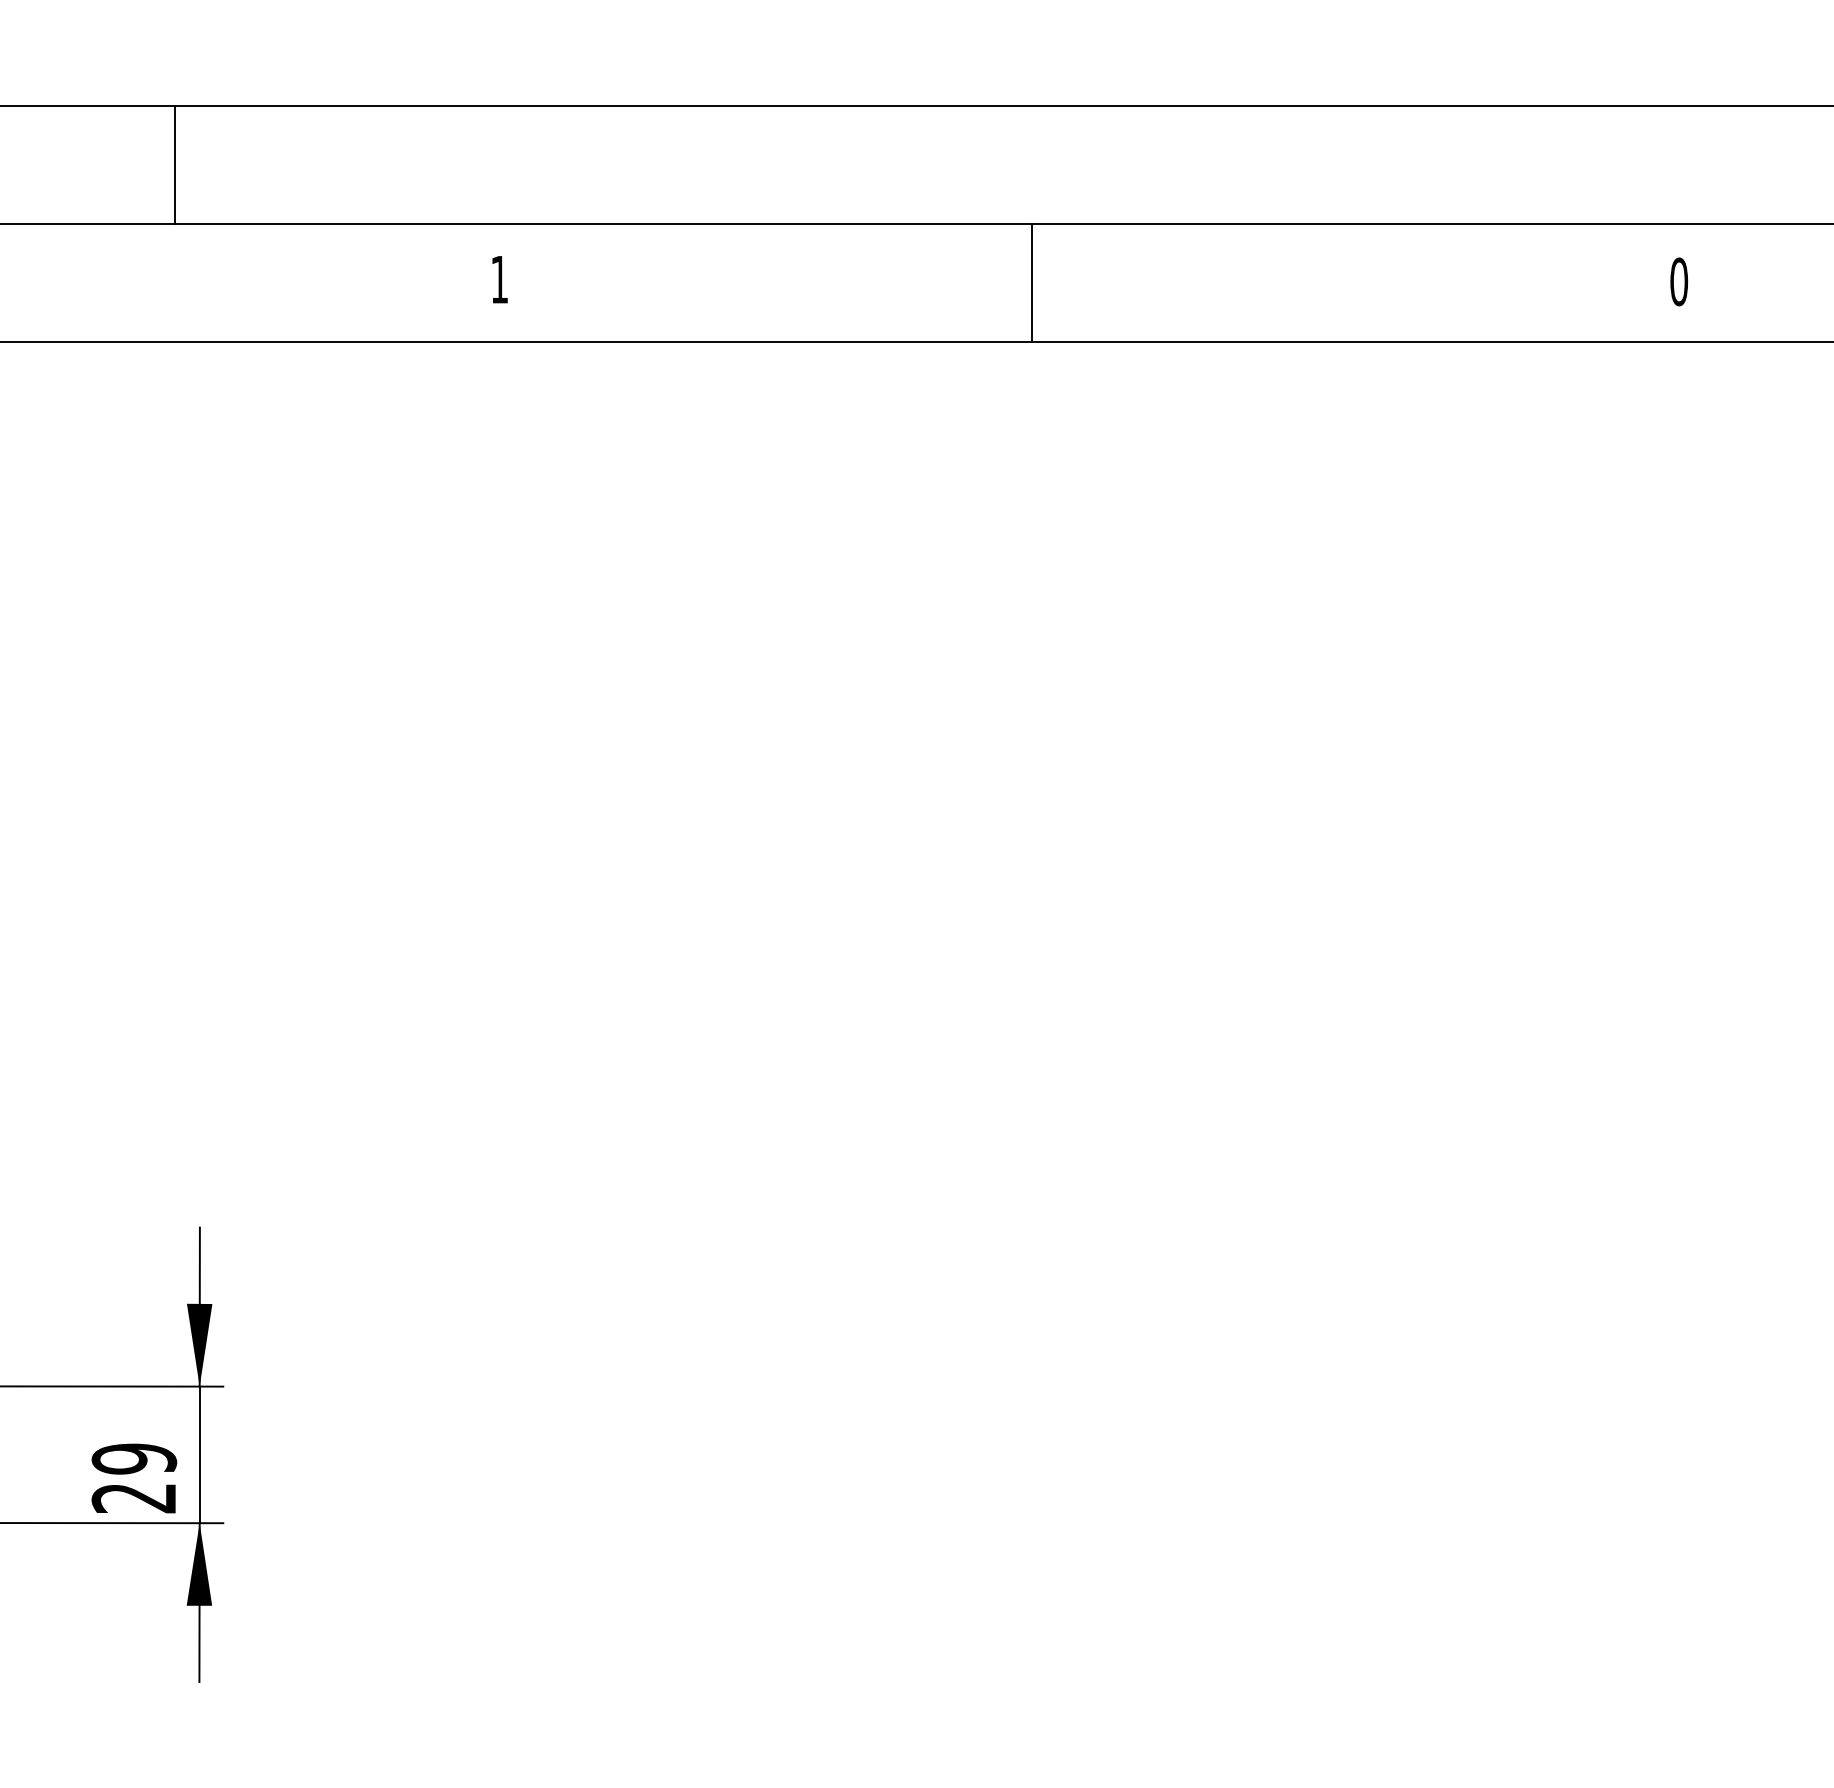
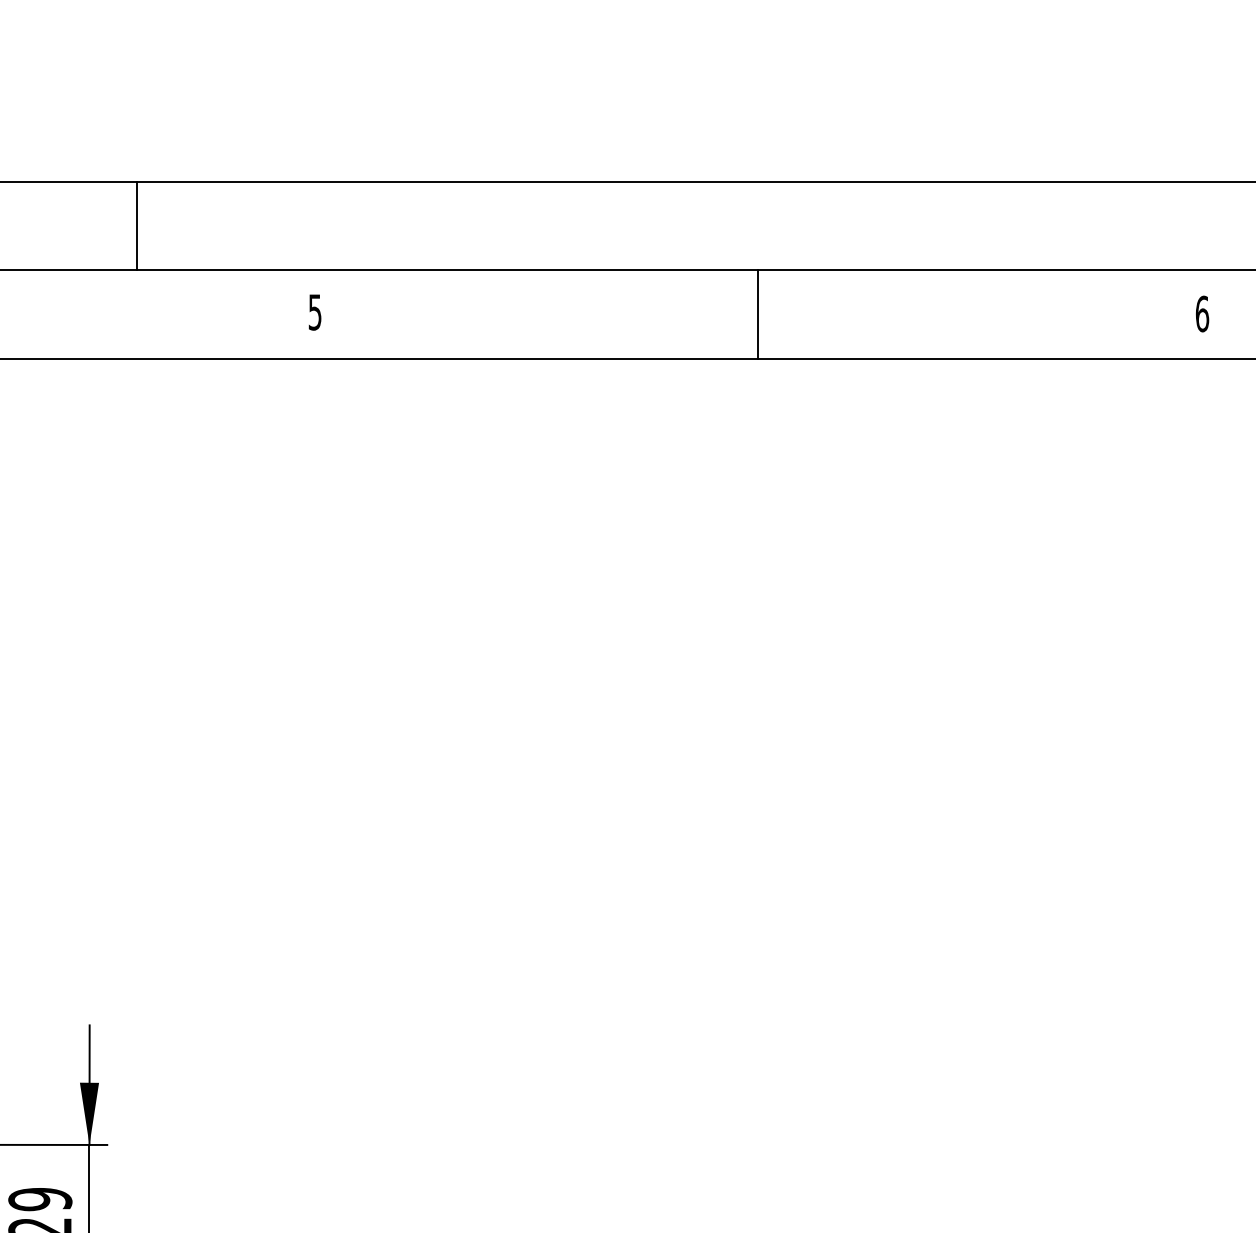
line: (174, 164) -> (136, 225), moved
text: (499, 280) -> (315, 312), 1 -> 5
text: (1679, 281) -> (1202, 313), 0 -> 6
line: (1031, 282) -> (758, 314), moved

